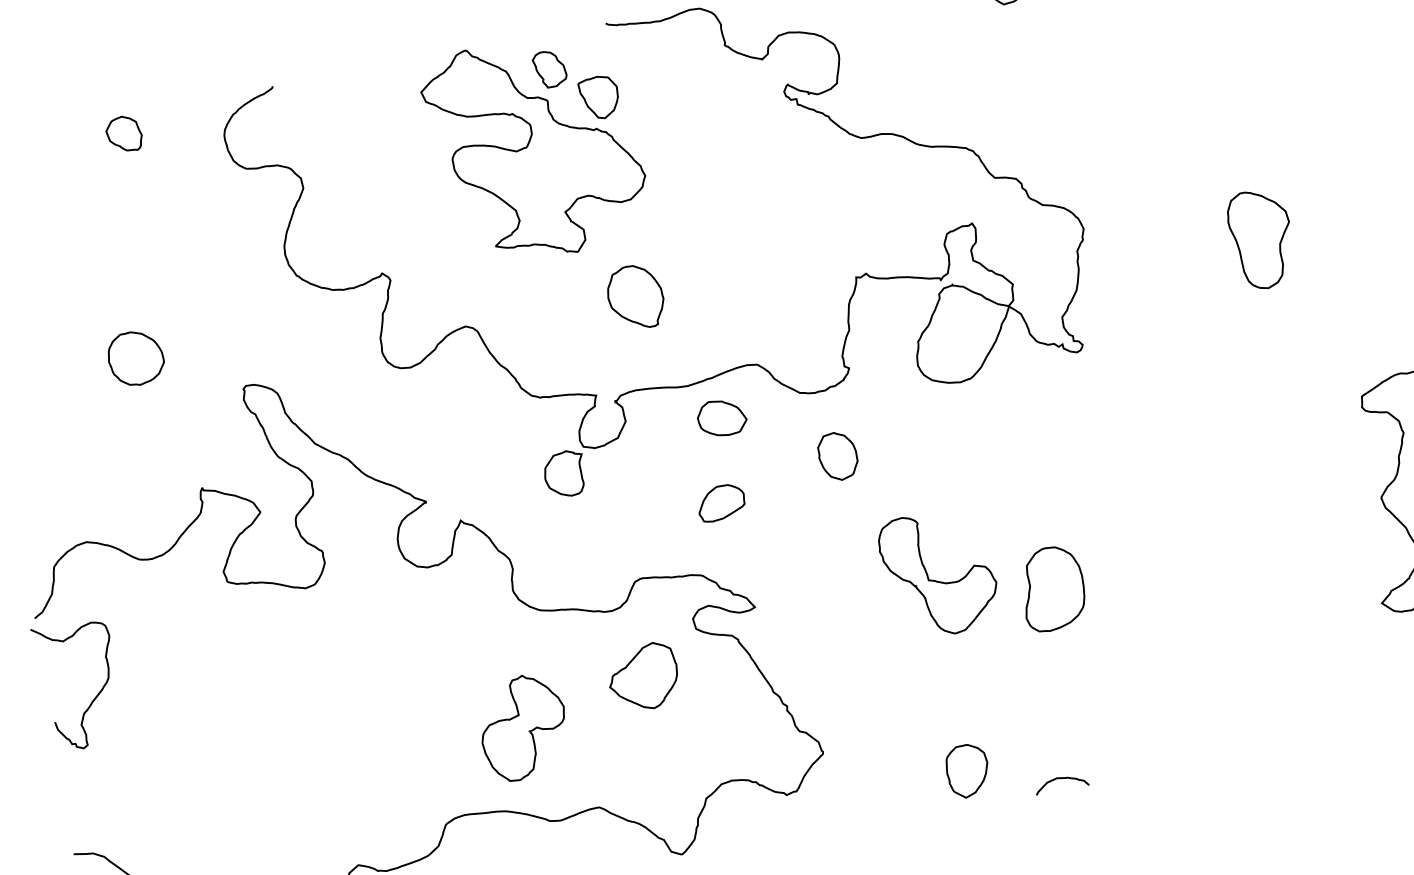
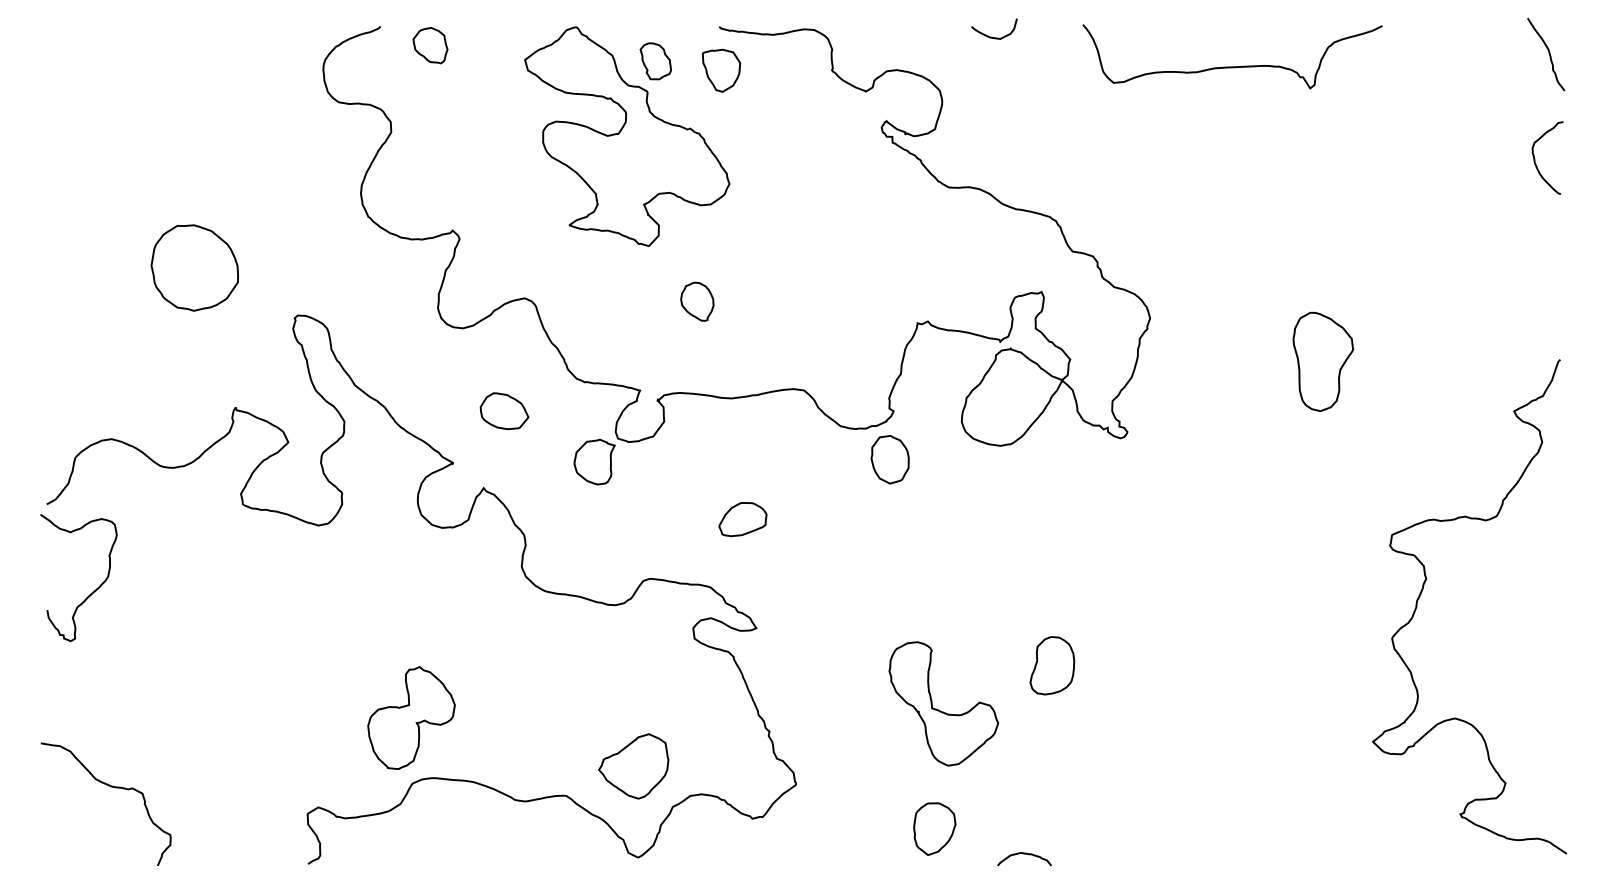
part: (599, 97) -> (721, 70), moved
part: (124, 134) -> (430, 45), moved
part: (635, 297) -> (697, 301), size x0.6
part: (135, 358) -> (194, 267), size x1.6
part: (722, 418) -> (504, 411), moved
part: (837, 456) -> (889, 459), moved
part: (937, 580) -> (940, 710), moved
part: (1052, 588) -> (1052, 665), size x0.7
part: (643, 677) -> (633, 766), moved
part: (523, 726) -> (411, 717), moved

